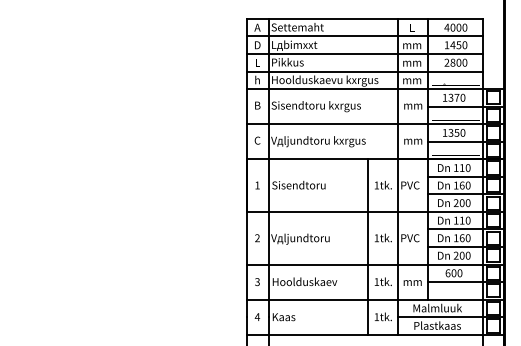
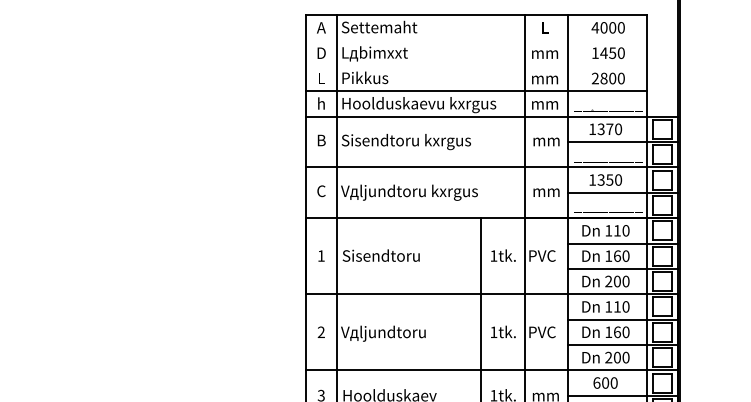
line: (364, 36) -> (476, 40), removed
line: (364, 54) -> (476, 66), removed

